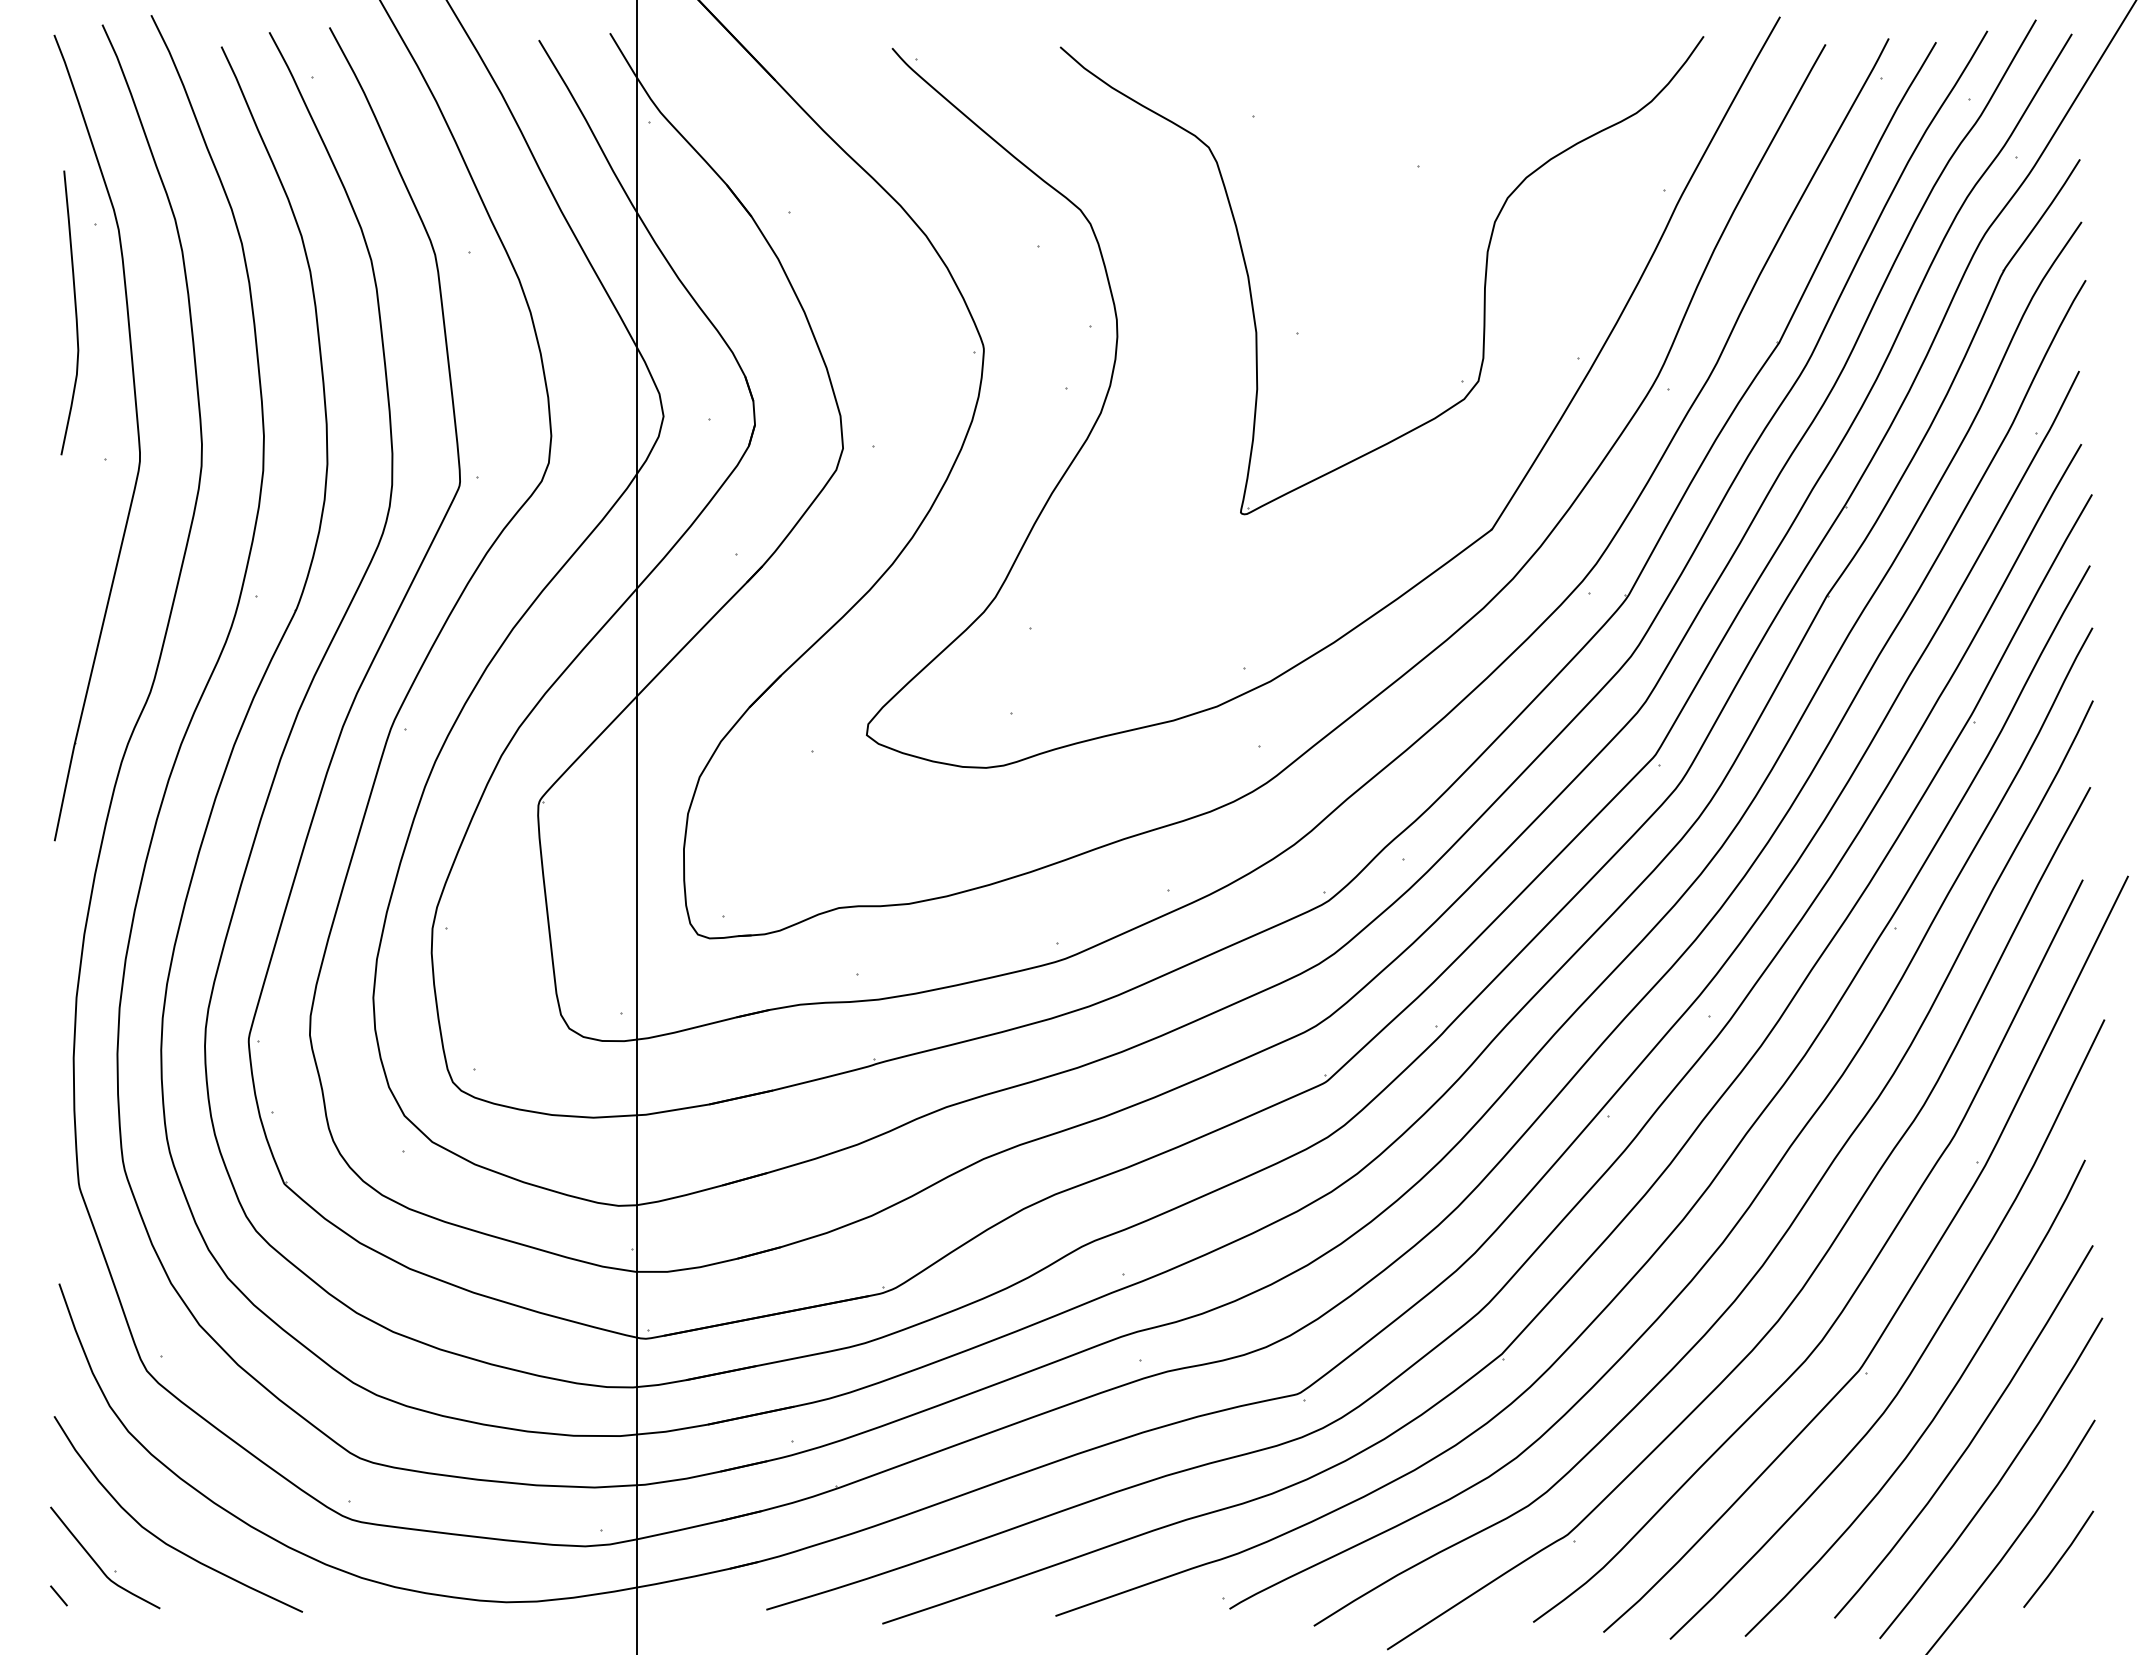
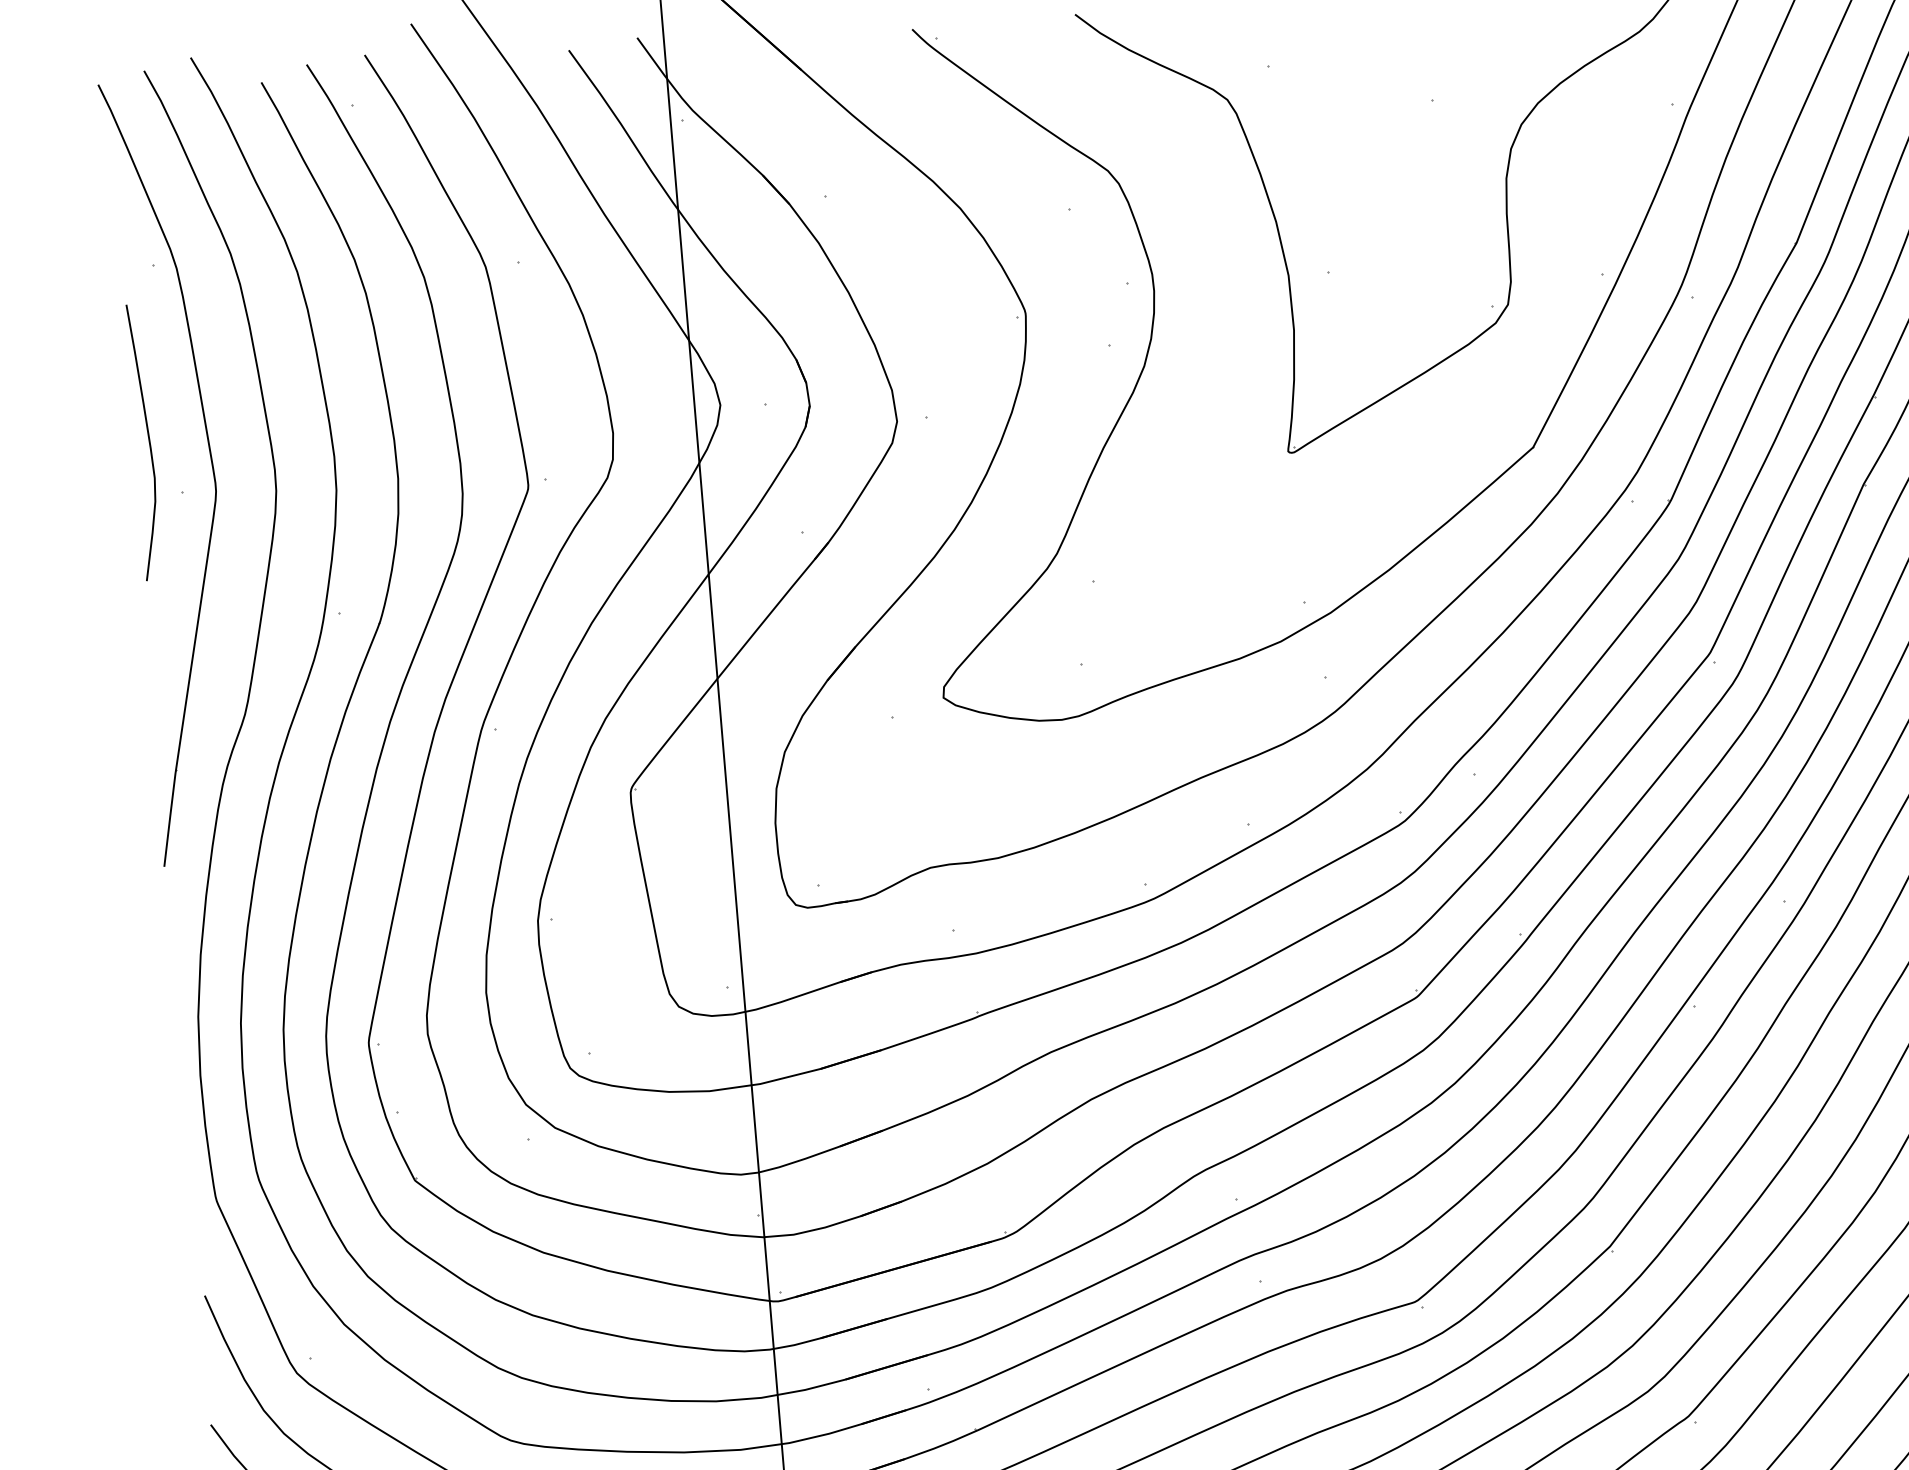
curve: (75, 312) -> (148, 441), moved

